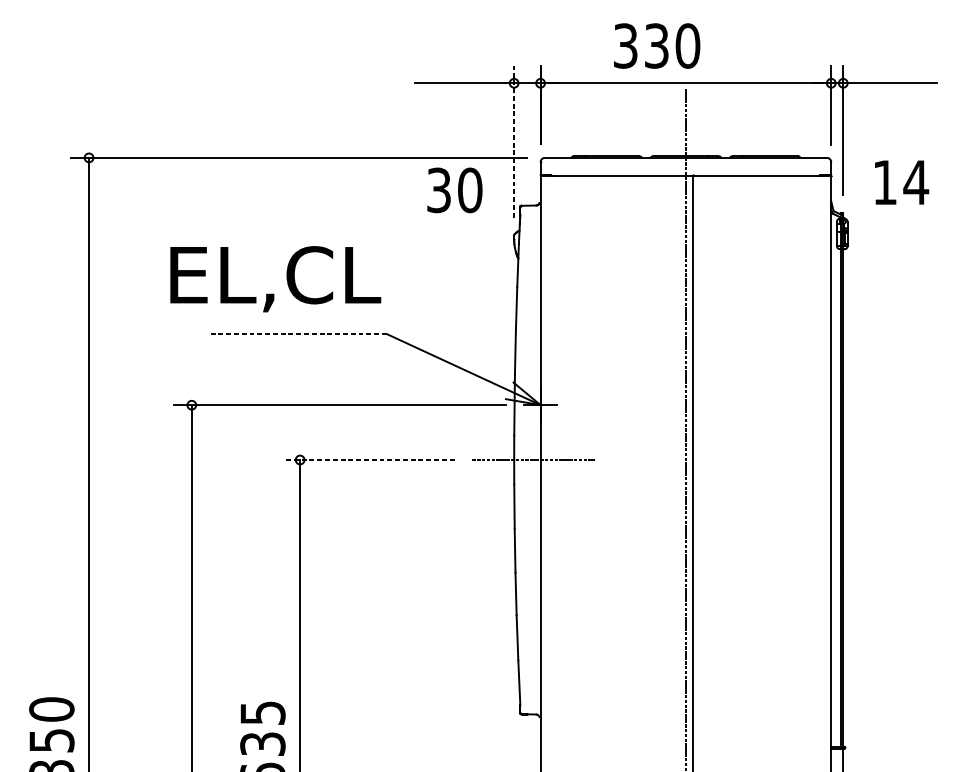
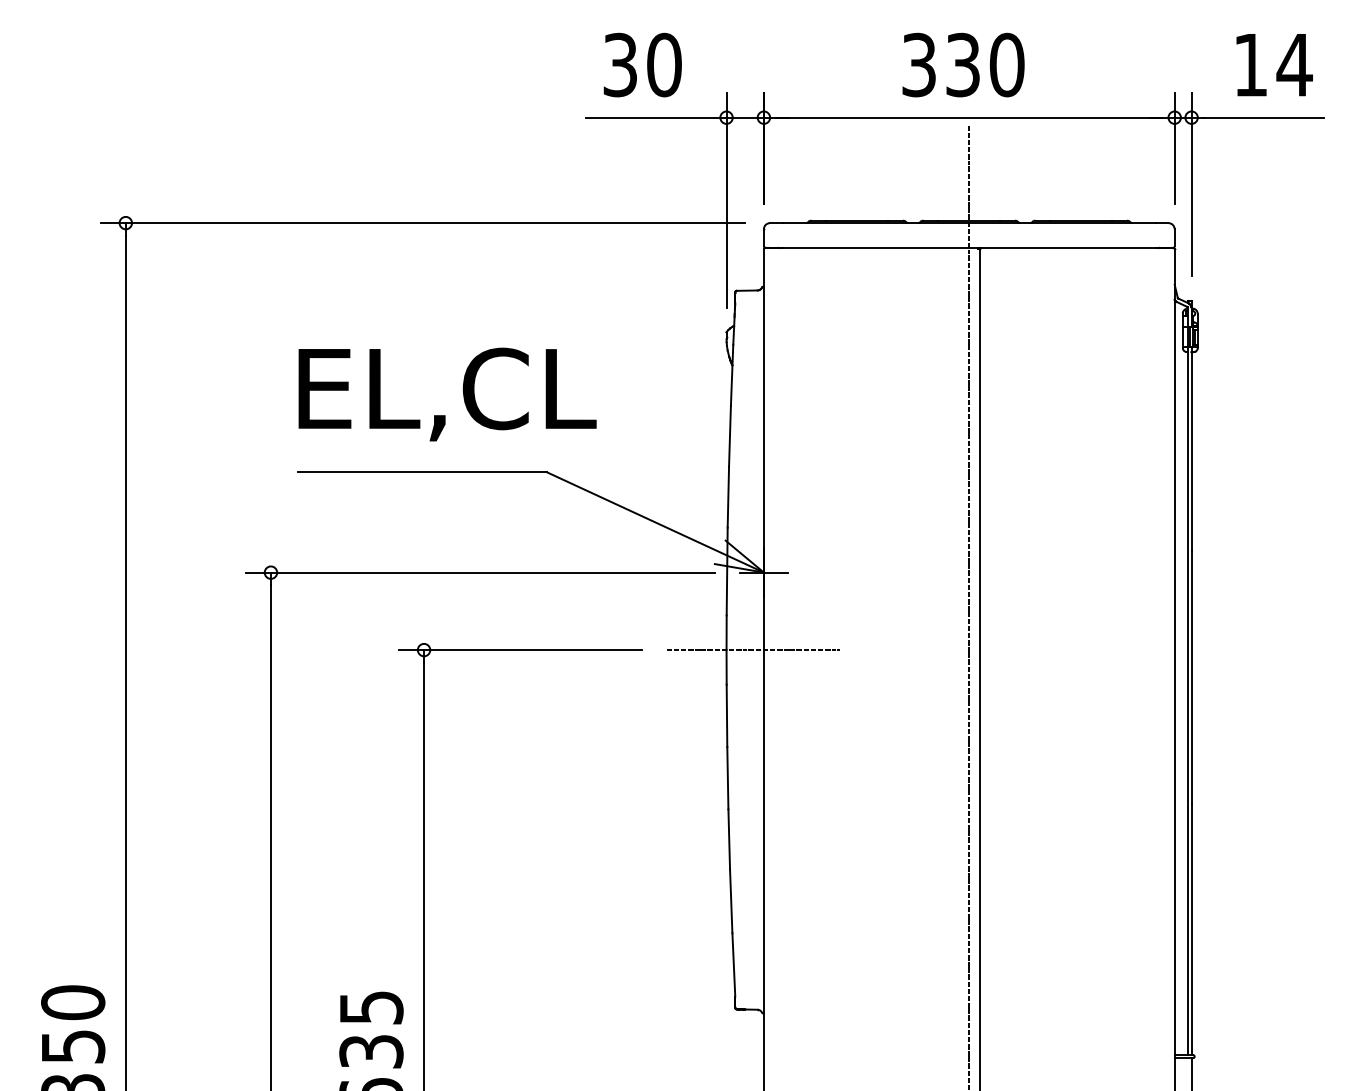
text: (657, 45) -> (963, 64), moved
line: (514, 141) -> (726, 199), dashed -> solid
text: (901, 182) -> (1274, 65), moved
text: (454, 189) -> (642, 64), moved
text: (275, 279) -> (447, 394), moved
line: (298, 334) -> (421, 472), dashed -> solid
line: (368, 460) -> (520, 650), dashed -> solid

